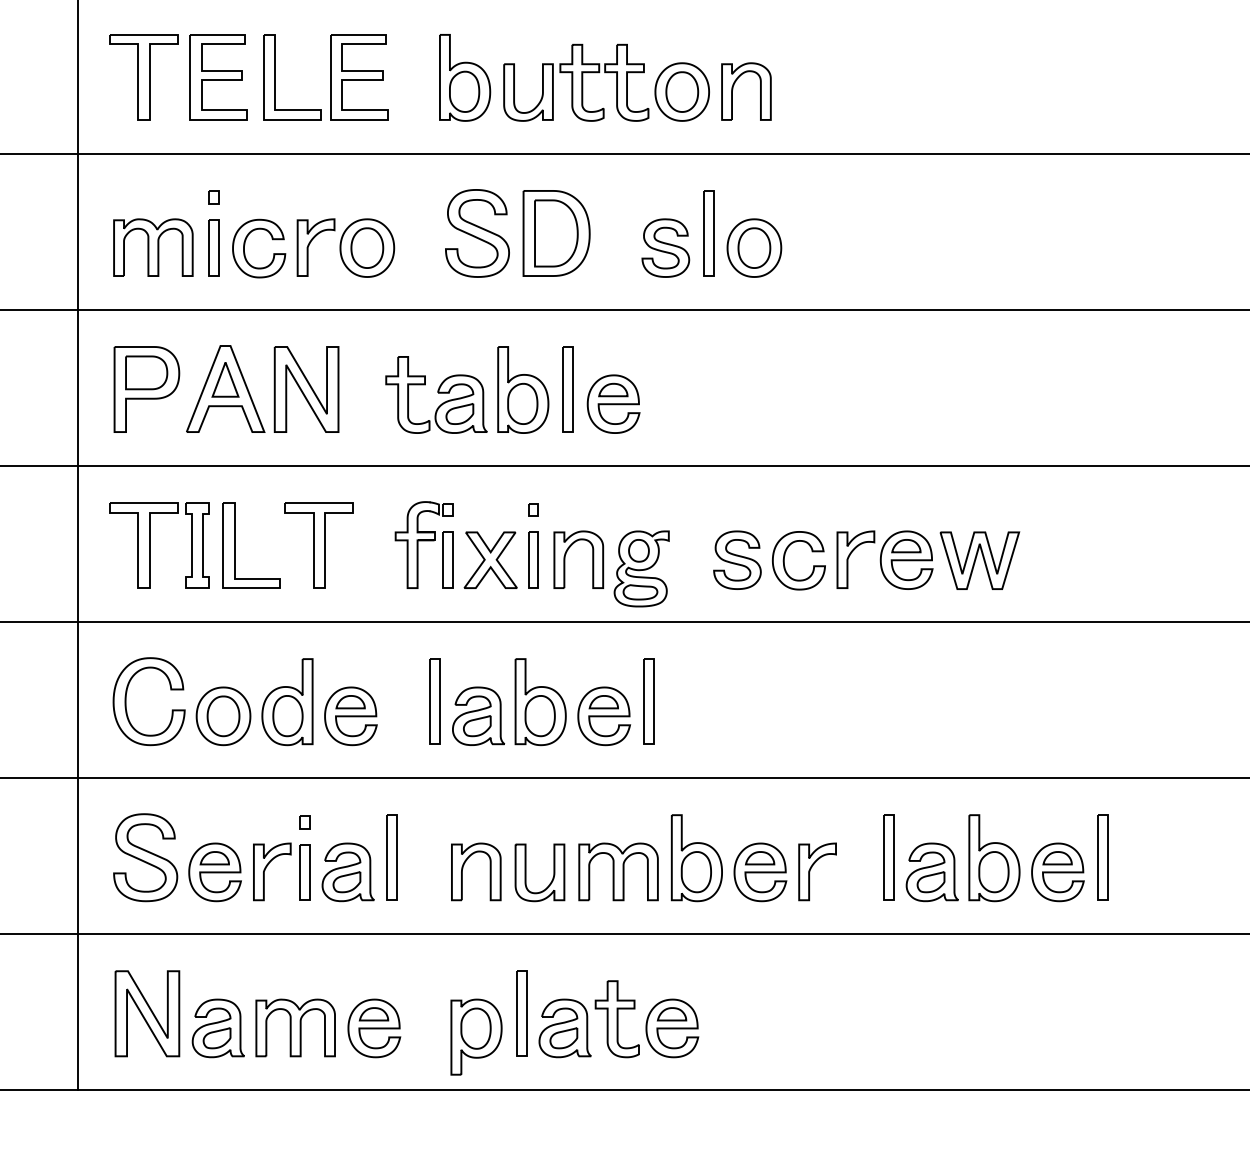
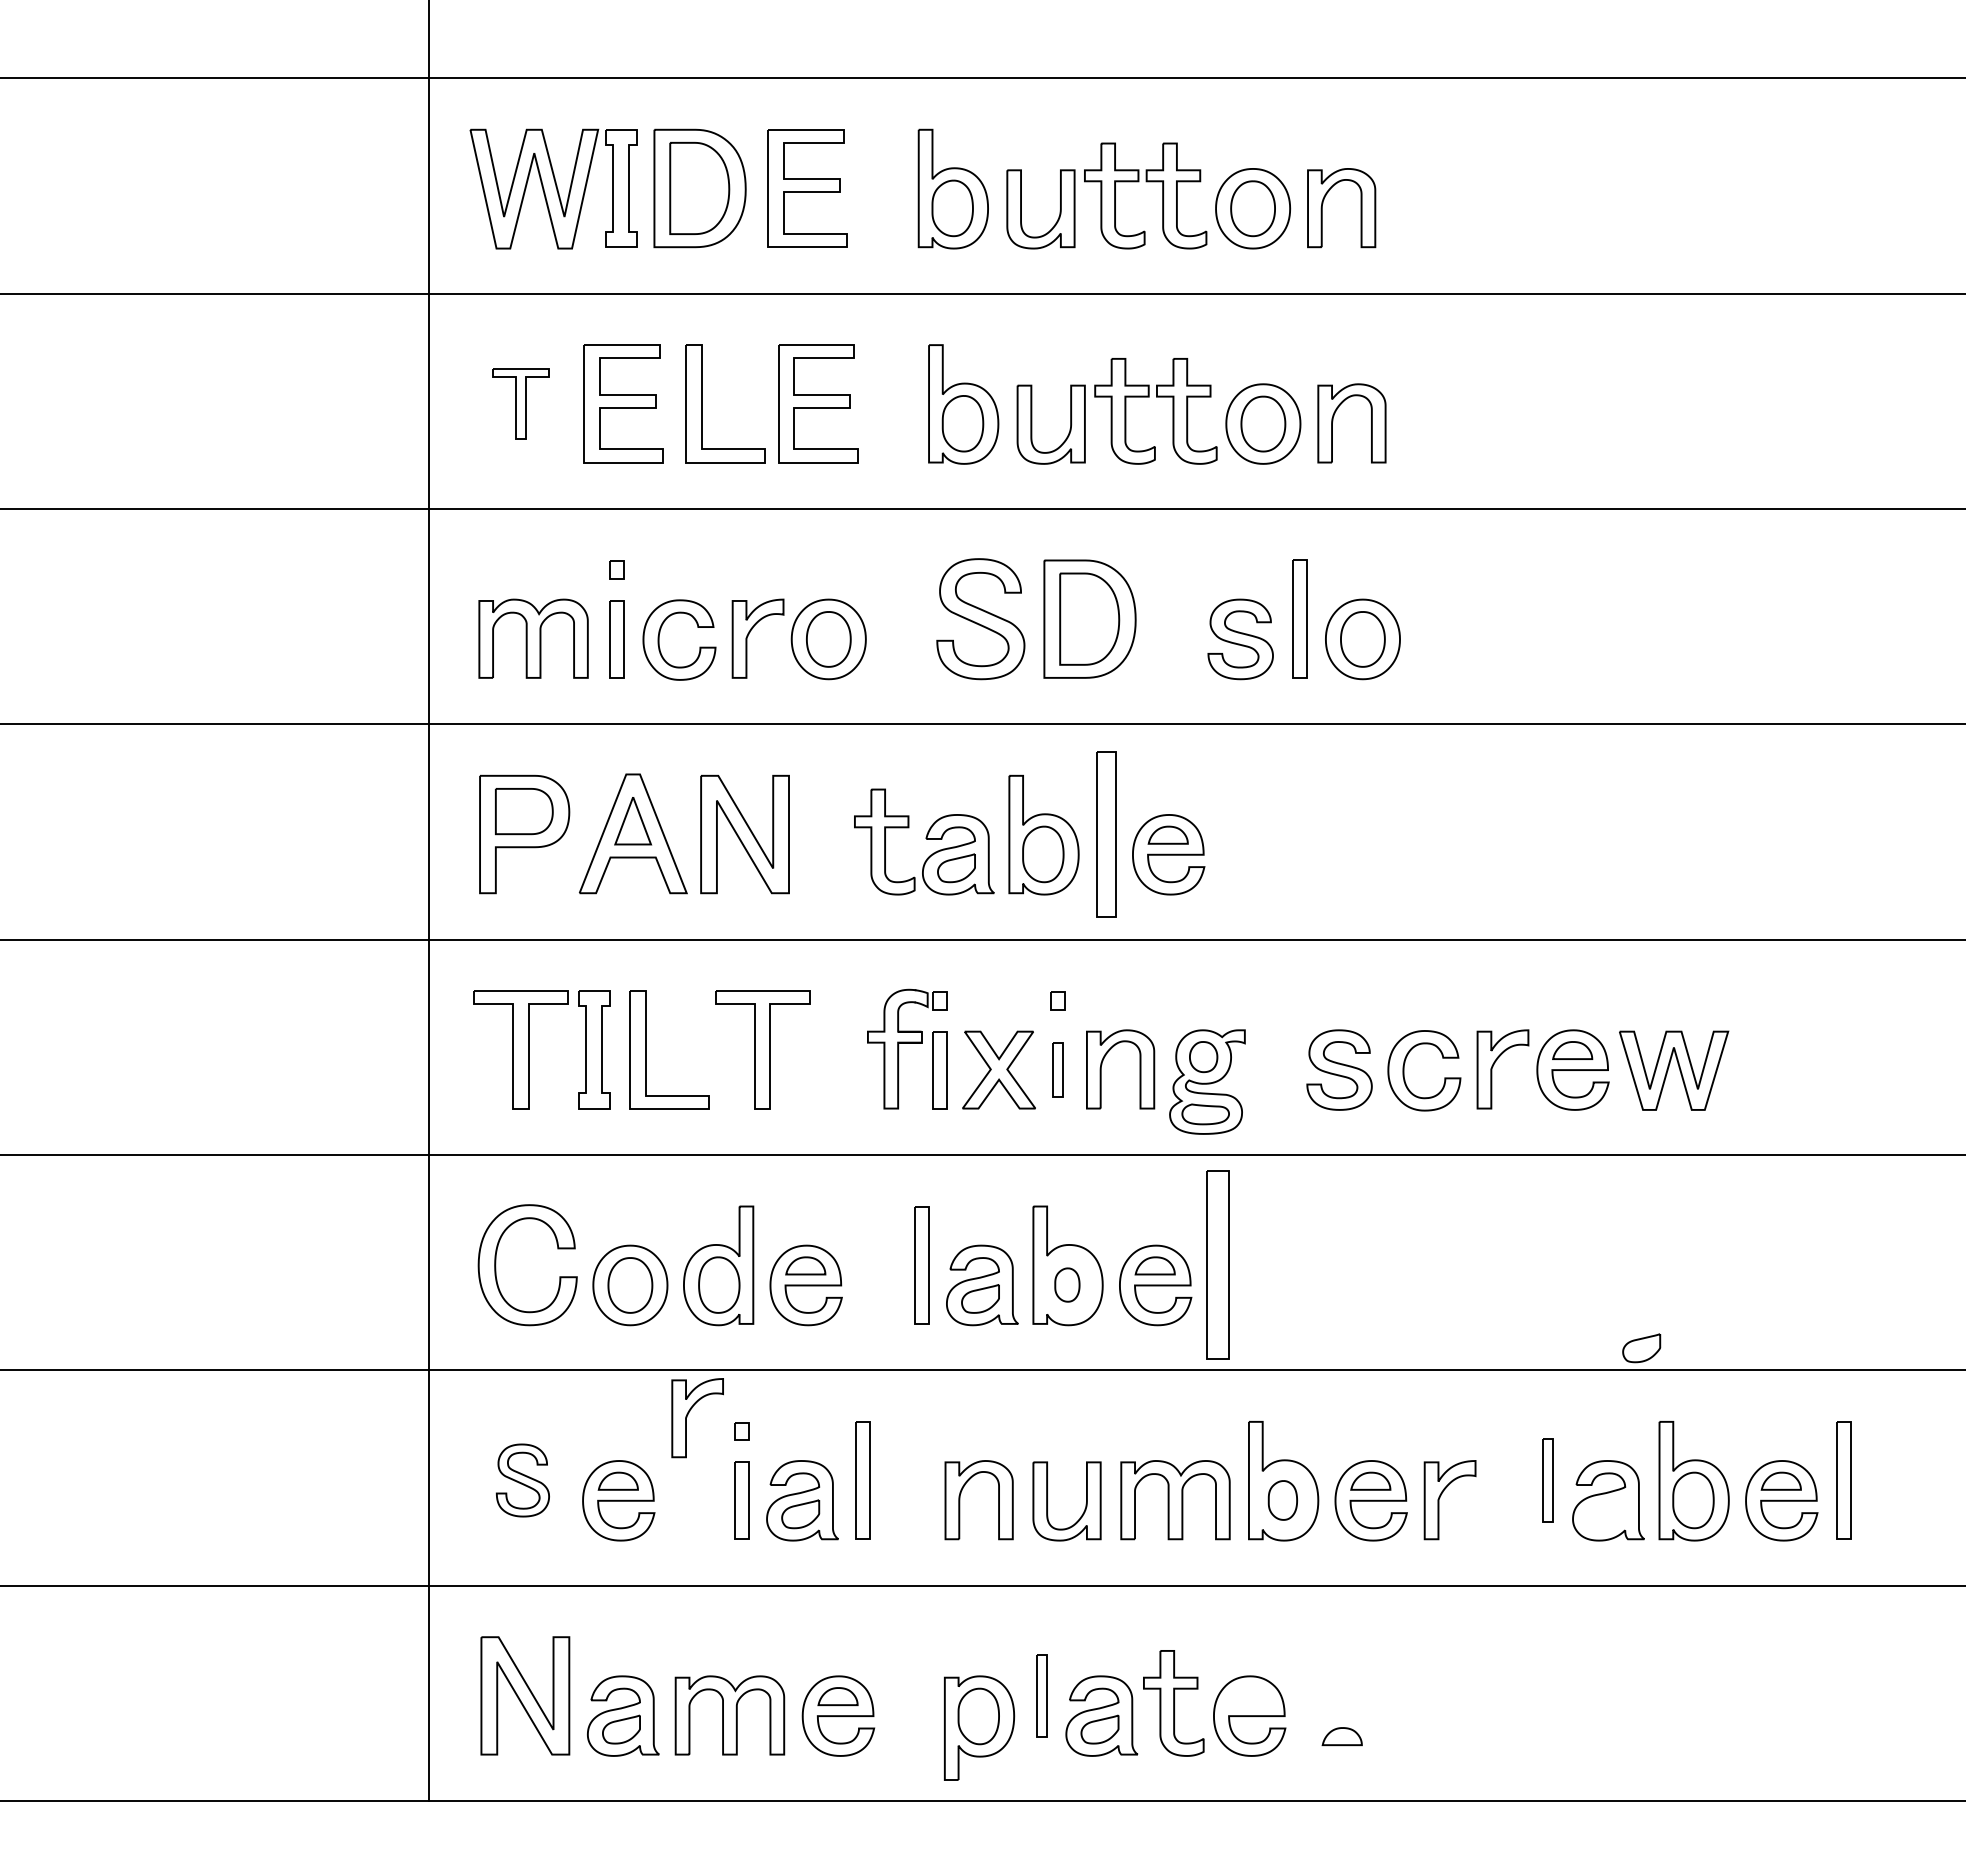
part: (143, 77) -> (520, 403), size x0.6
part: (567, 389) -> (1105, 834), size x1.4
part: (533, 560) -> (1057, 1070), size x0.7
part: (649, 701) -> (1217, 1265), size x1.6
part: (540, 715) -> (1067, 1284), size x0.6
part: (145, 857) -> (522, 1480), size x0.6
part: (888, 857) -> (1547, 1480), size x0.7
part: (265, 869) -> (688, 1414), moved
part: (696, 872) -> (1282, 1500), size x0.7
part: (930, 882) -> (1641, 1348), moved
part: (521, 1013) -> (1041, 1695), size x0.7
part: (671, 1014) -> (1341, 1736), moved

